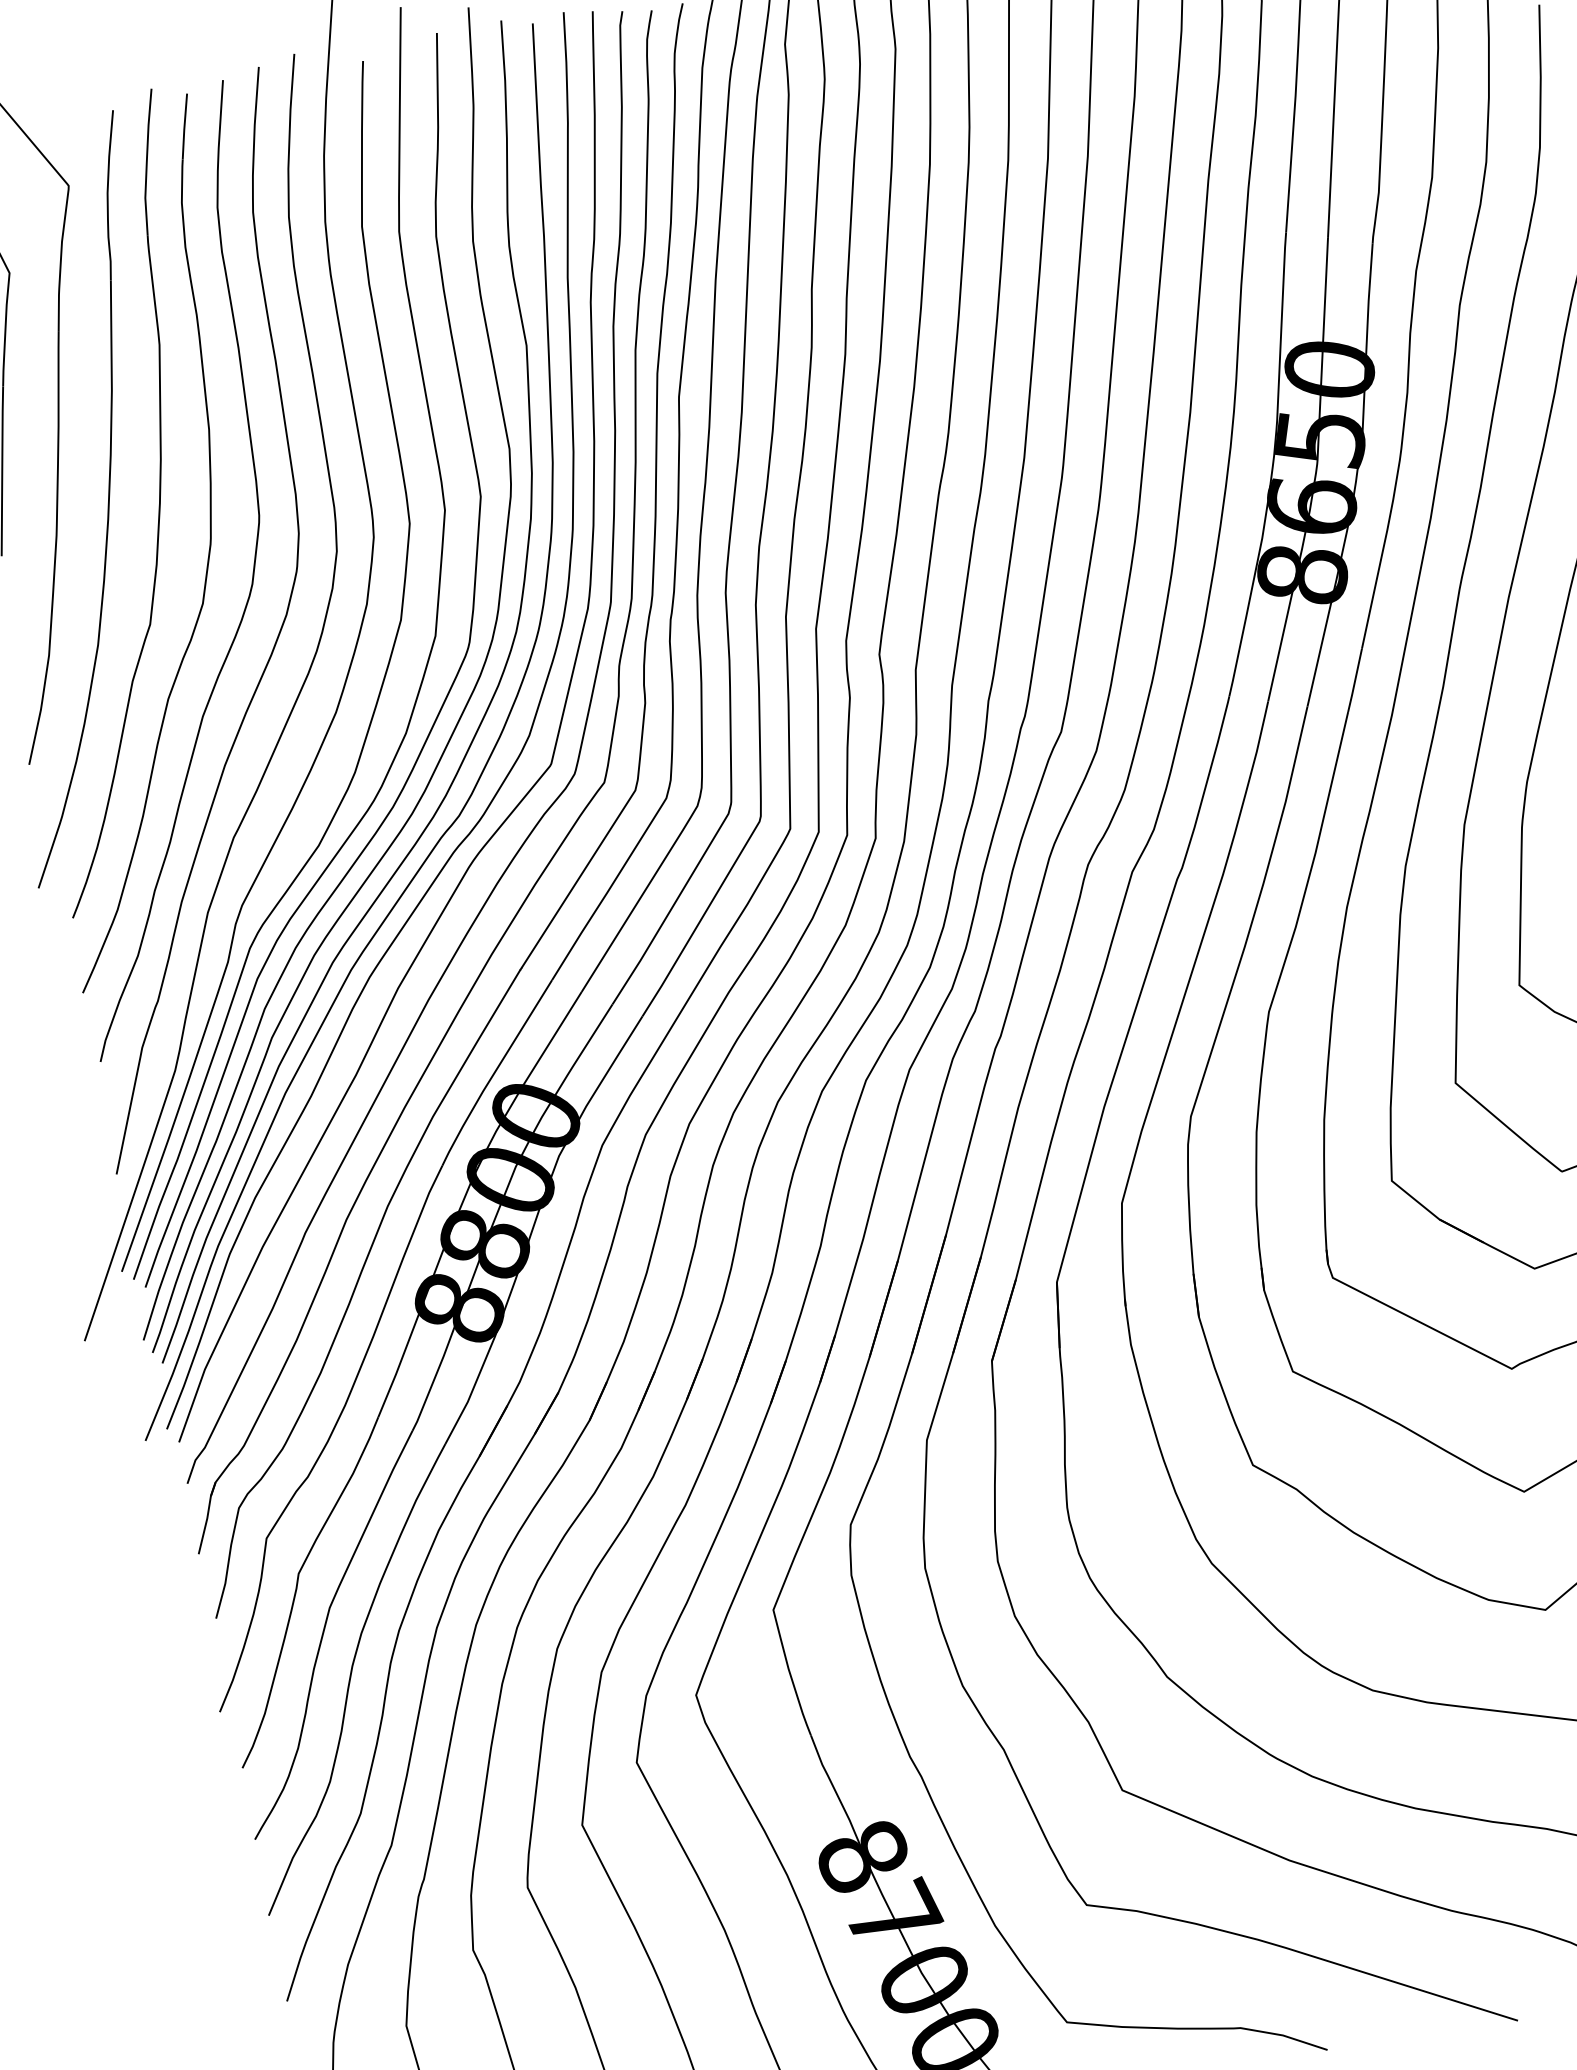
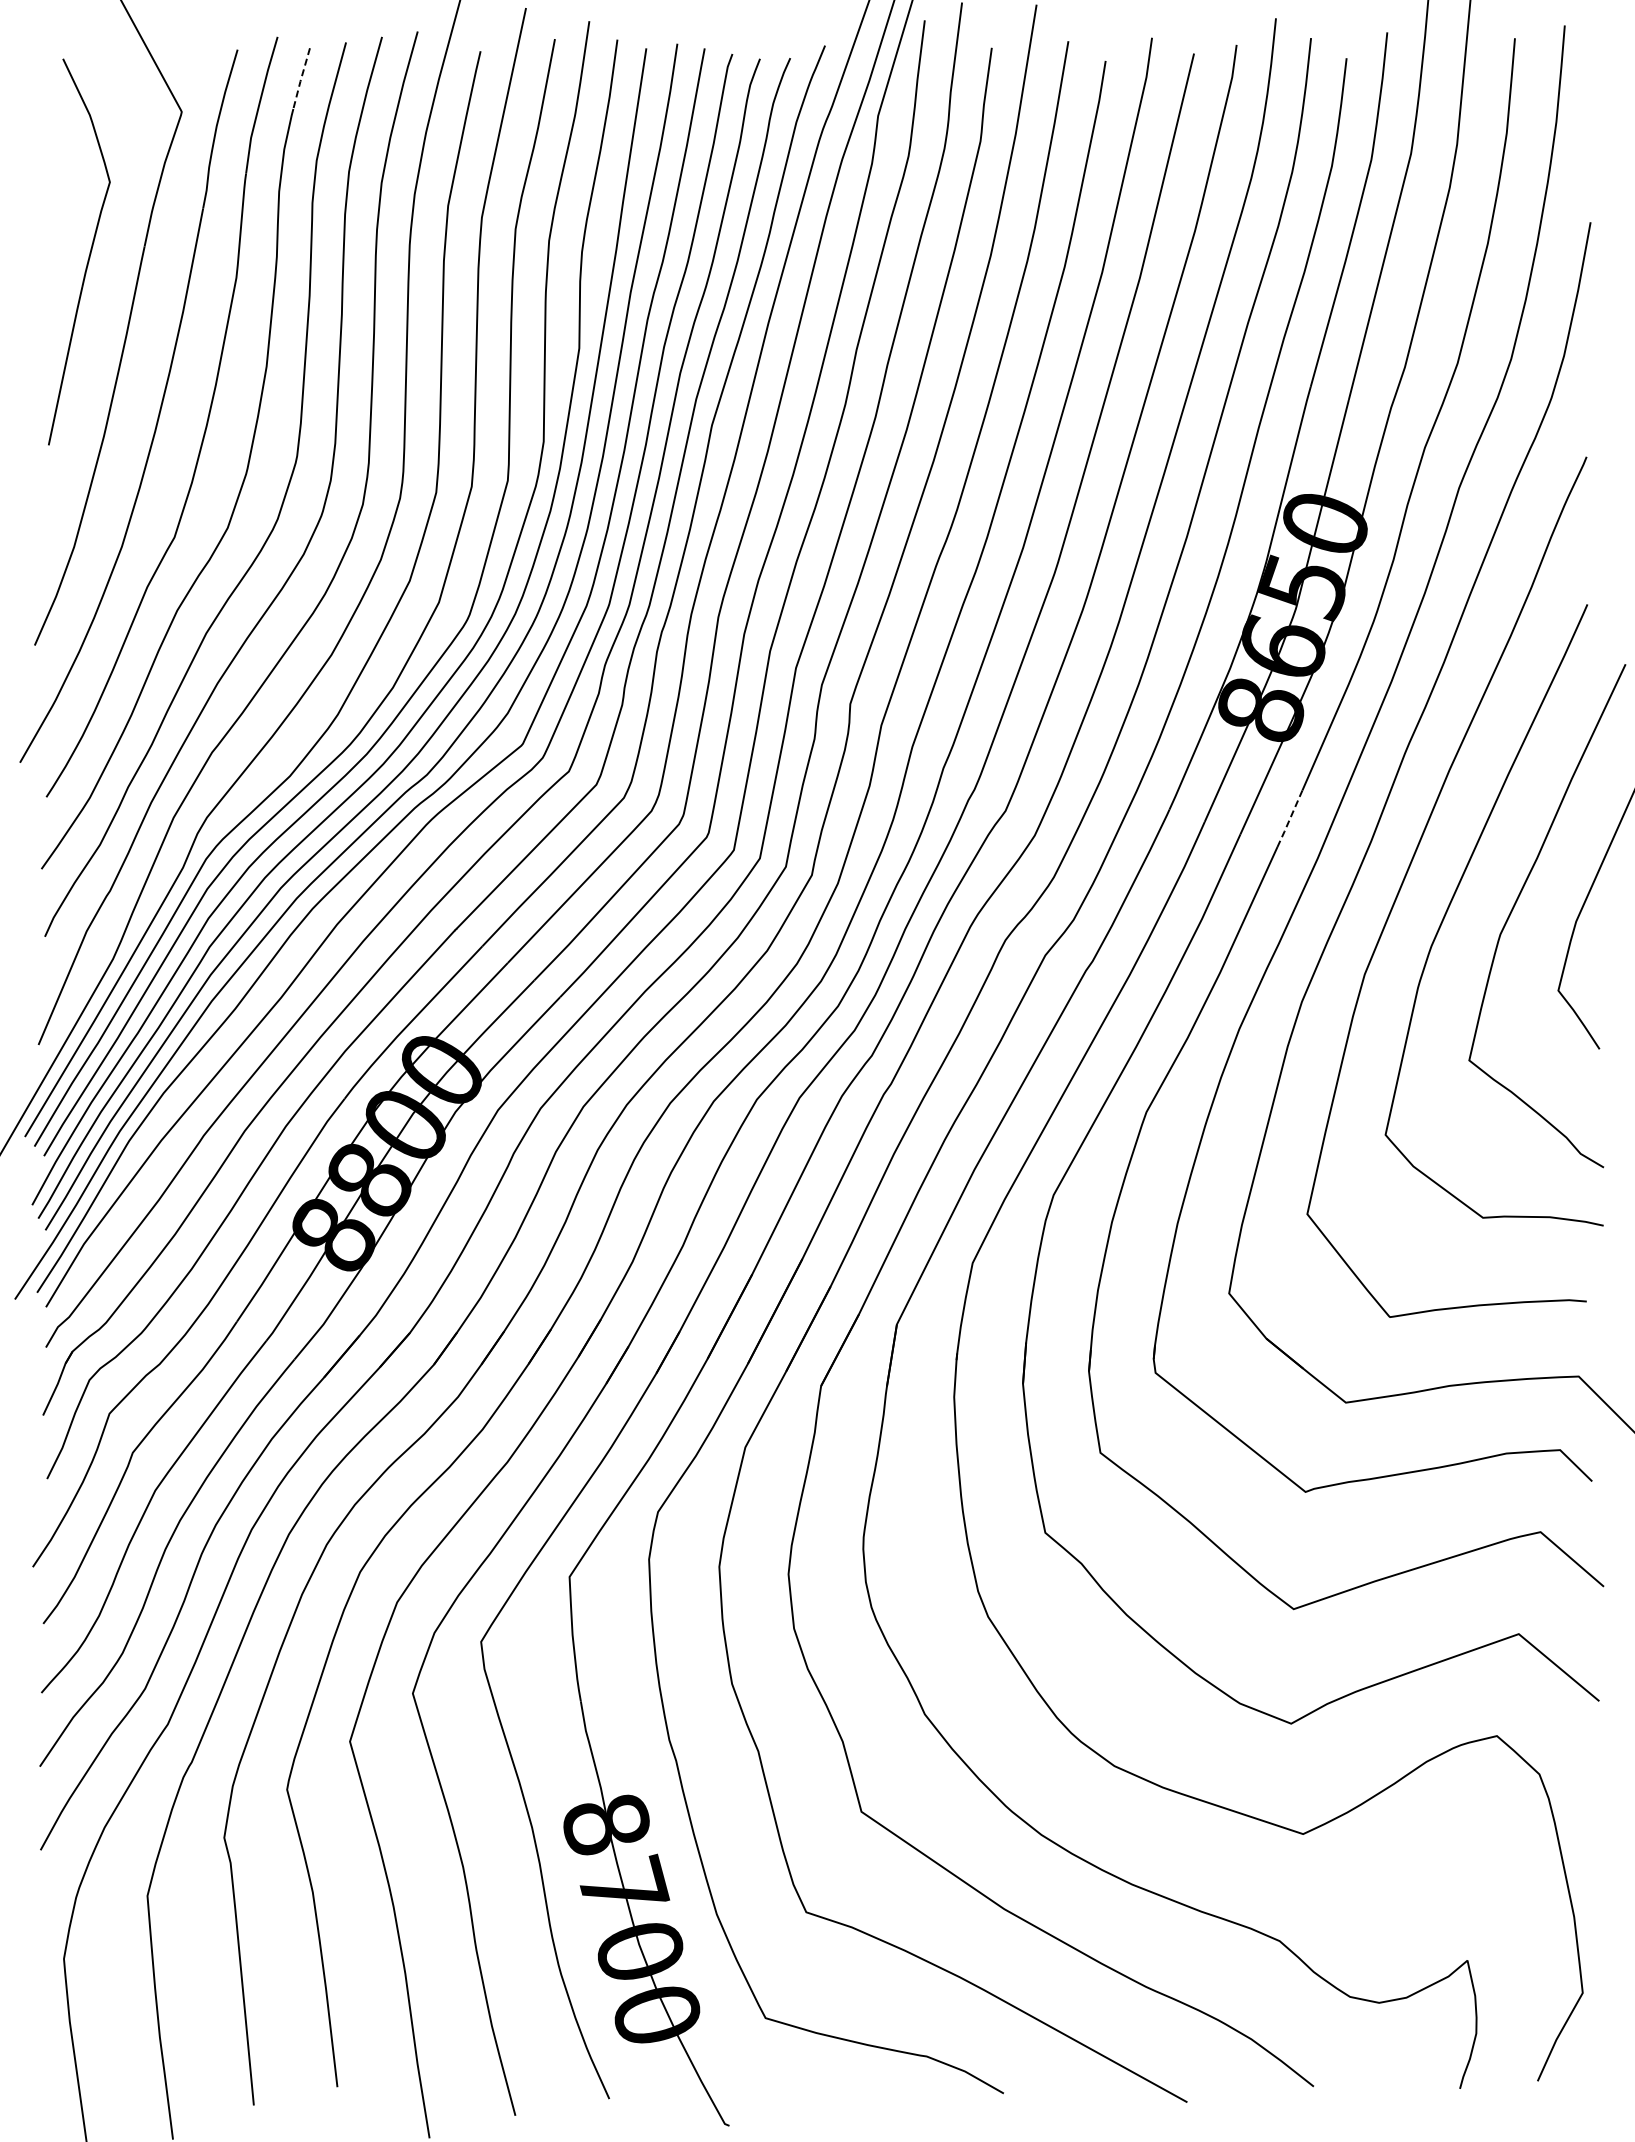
line: (184, 127) -> (301, 79), solid -> dashed
line: (1354, 681) -> (1289, 819), solid -> dashed

